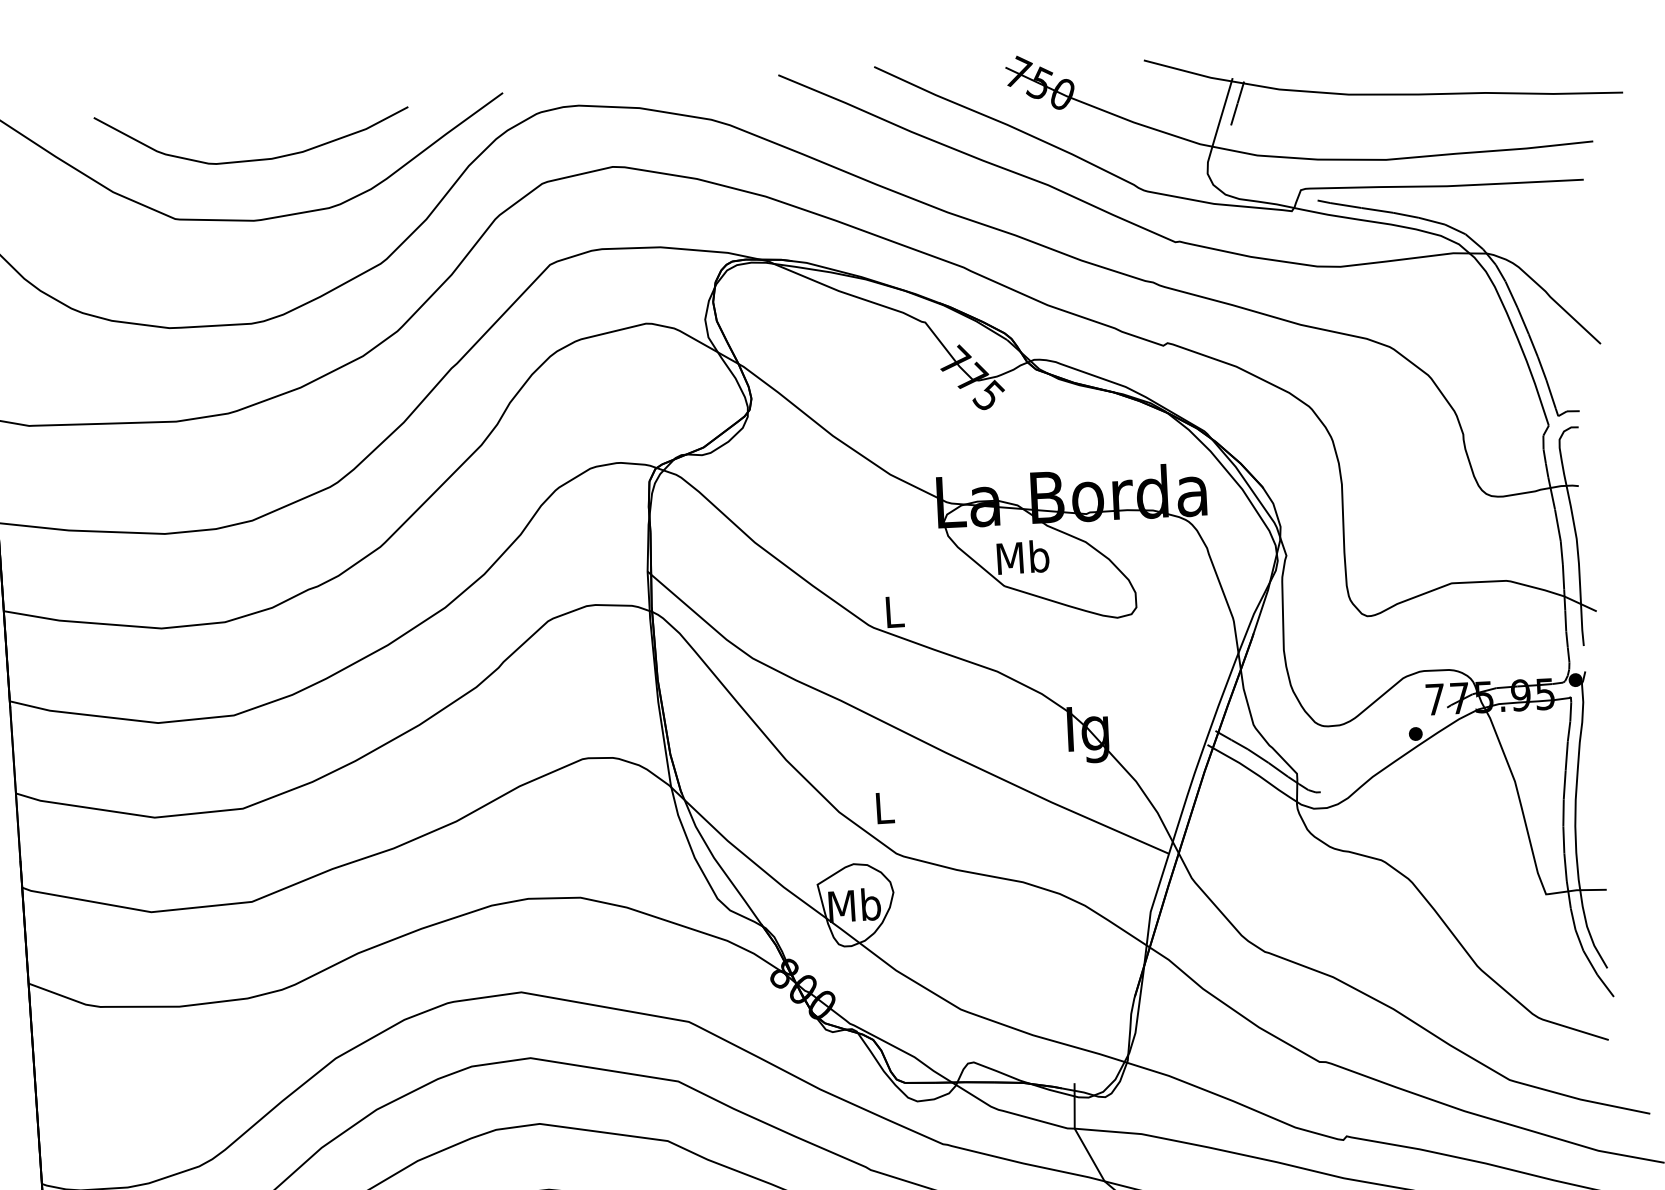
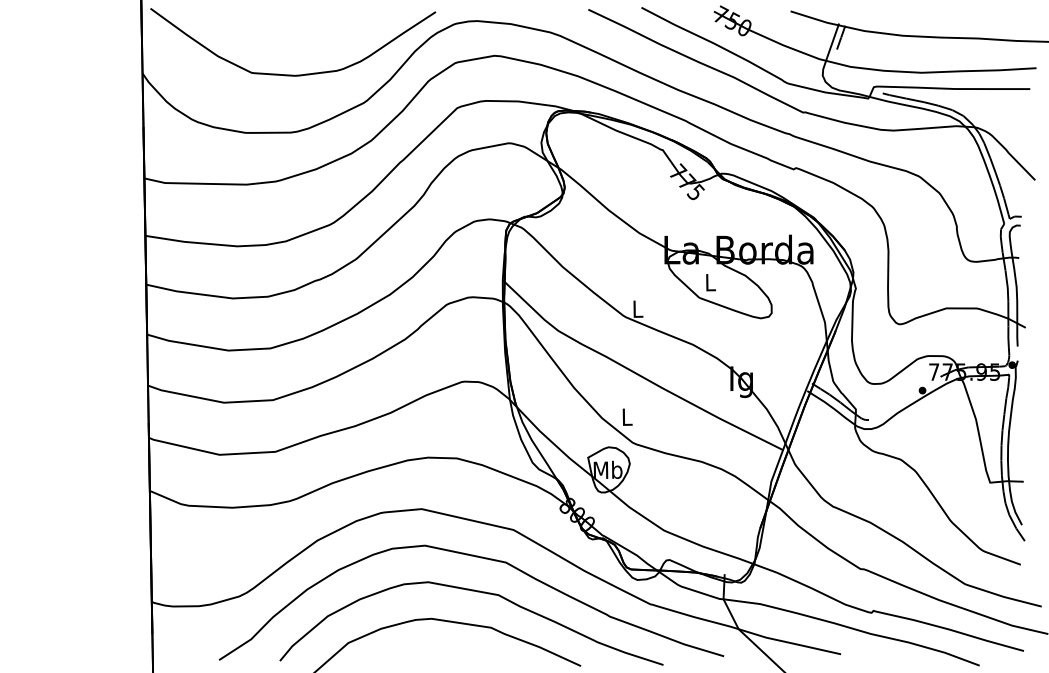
curve: (253, 158) -> (296, 41), removed
text: (1023, 557) -> (710, 282), Mb -> L

